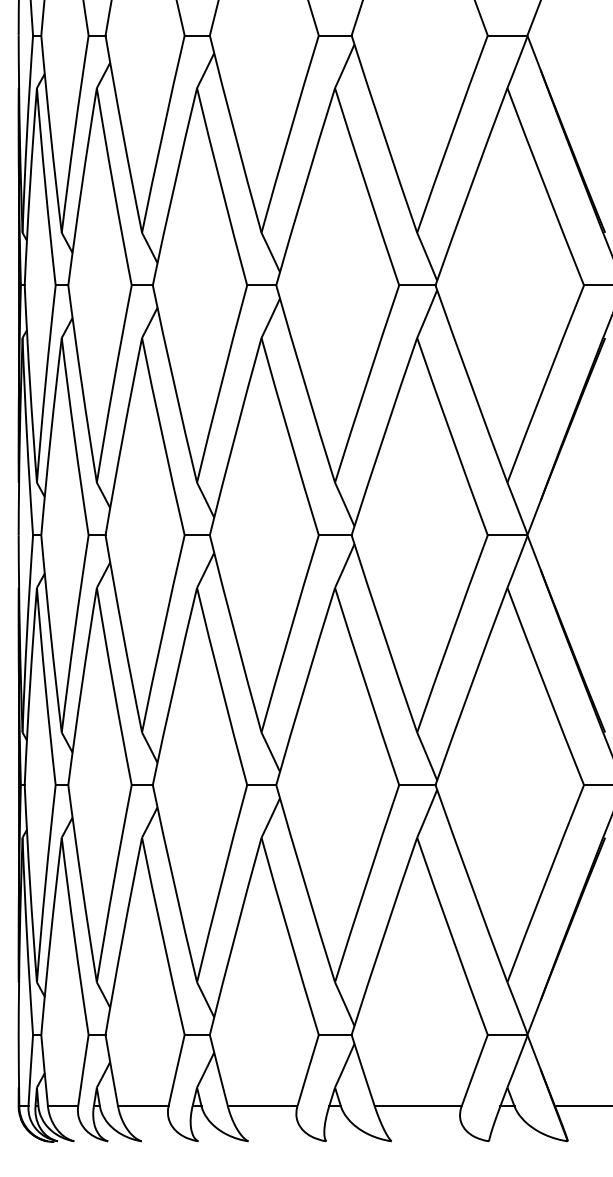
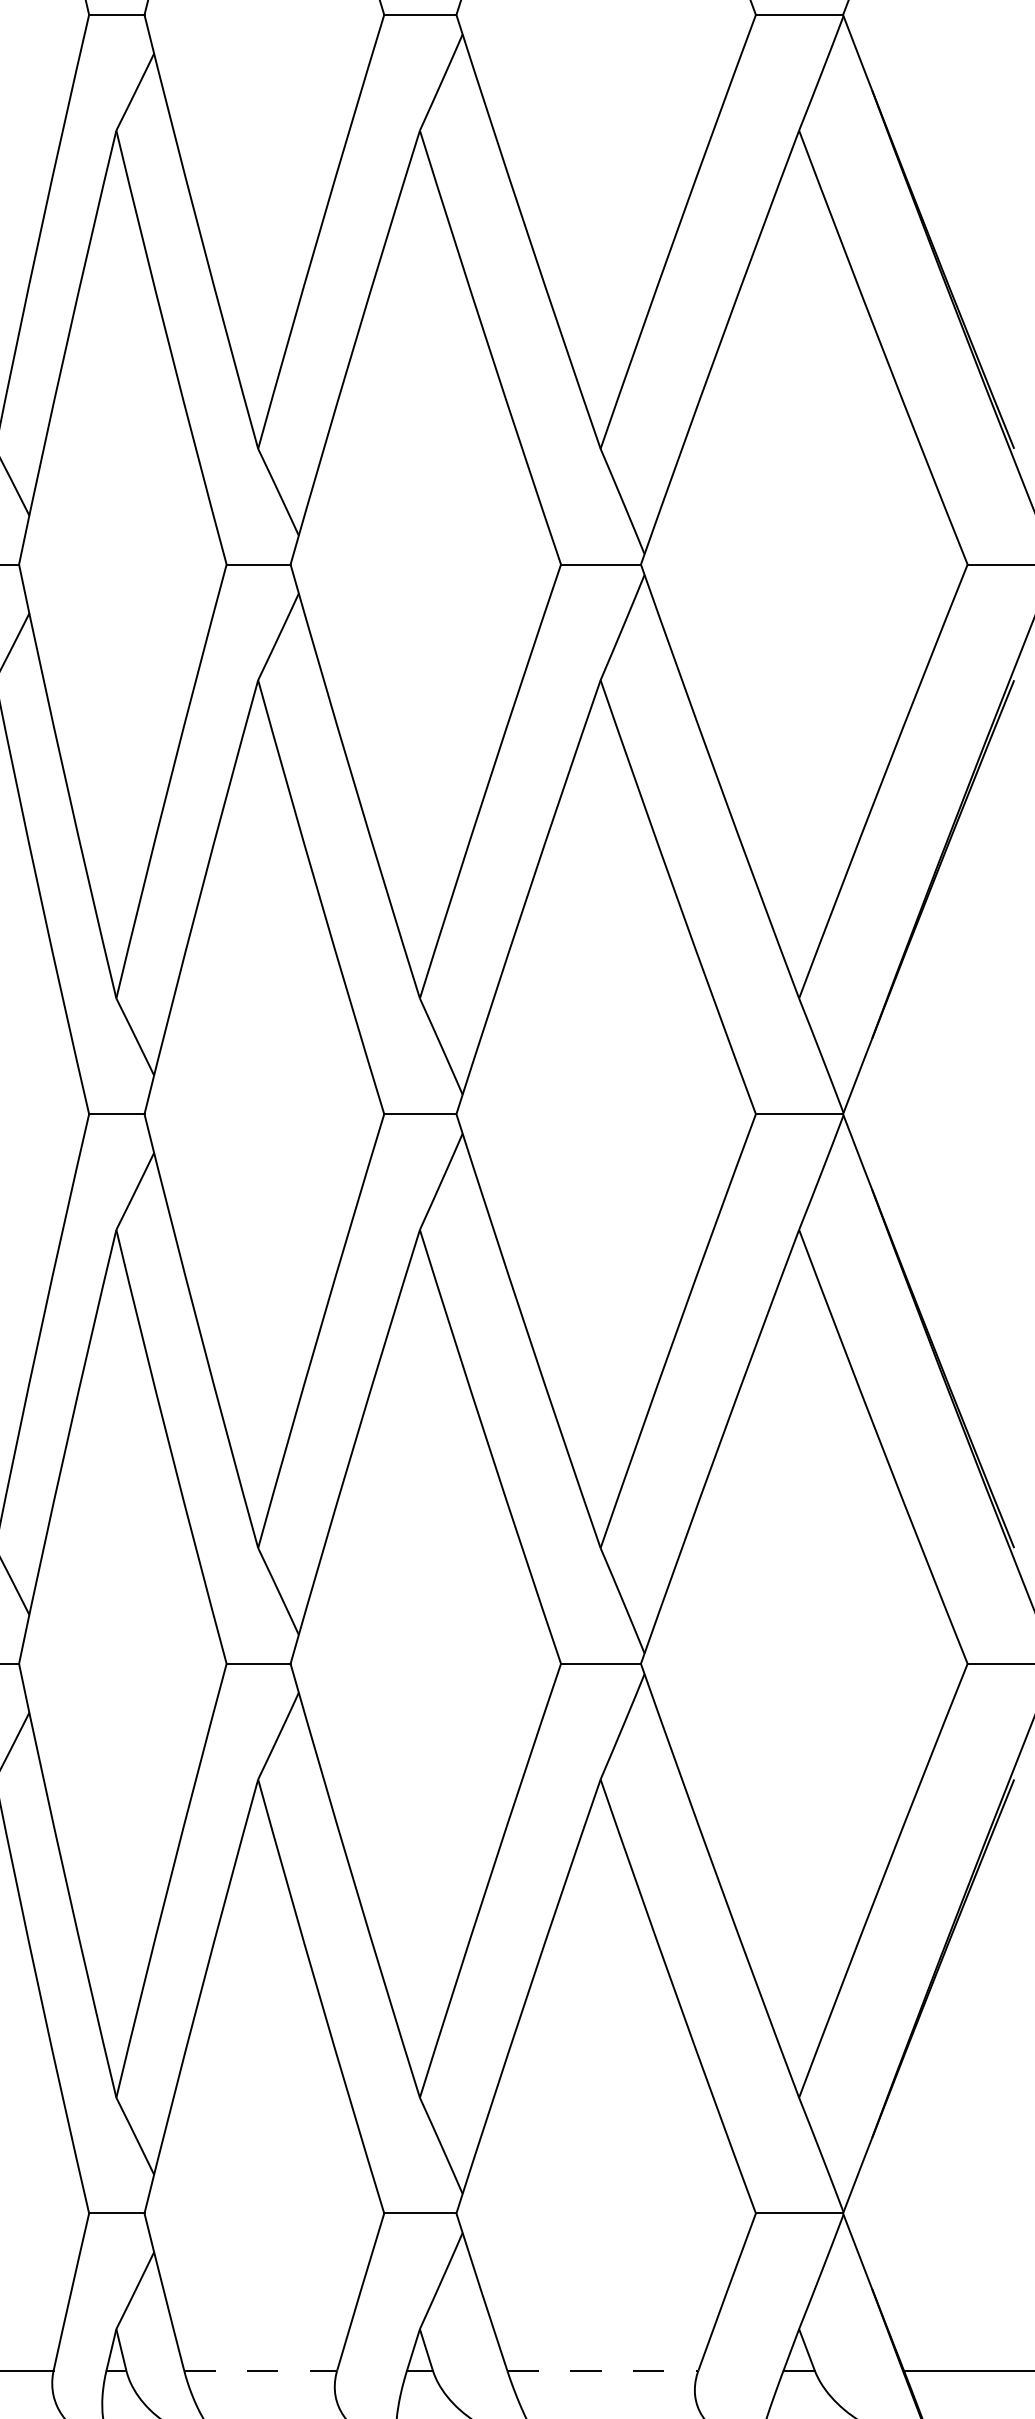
line: (262, 1106) -> (260, 2370), solid -> dashed
line: (418, 1106) -> (603, 2370), solid -> dashed

